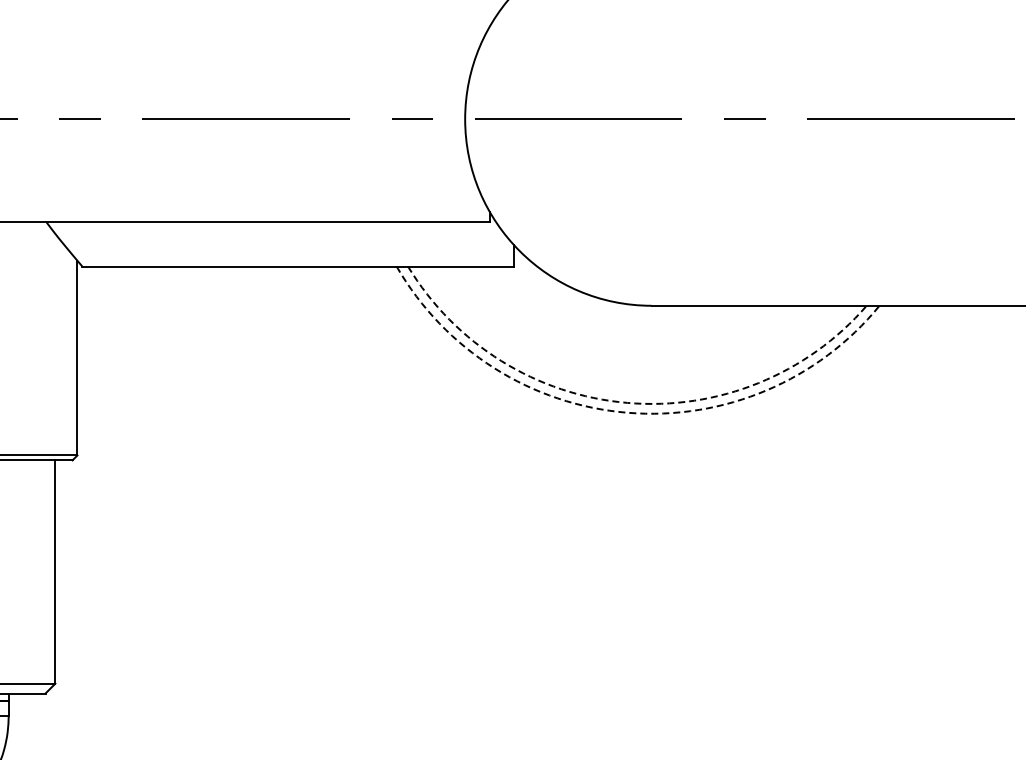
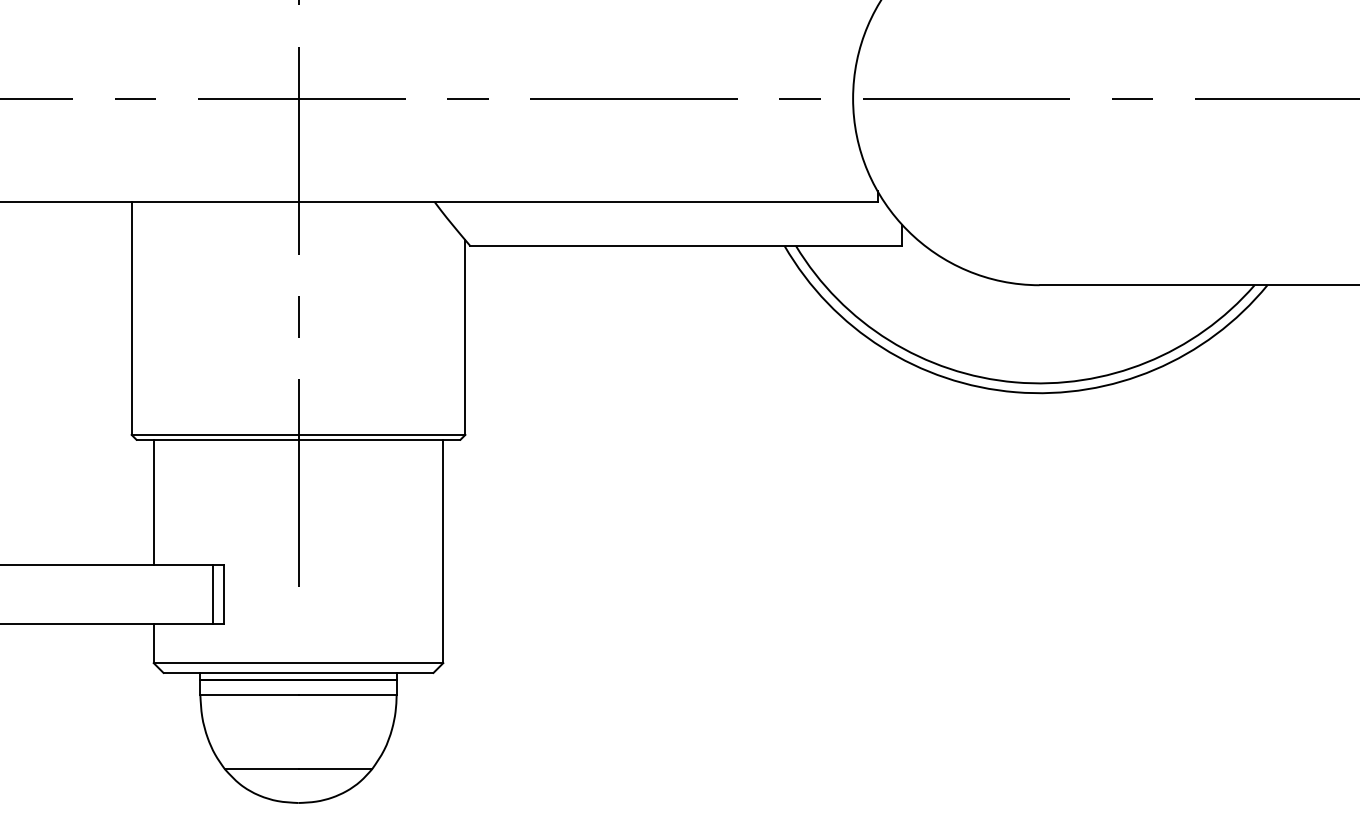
arc: (627, 403) -> (1015, 382), dashed -> solid
arc: (627, 413) -> (1015, 392), dashed -> solid

